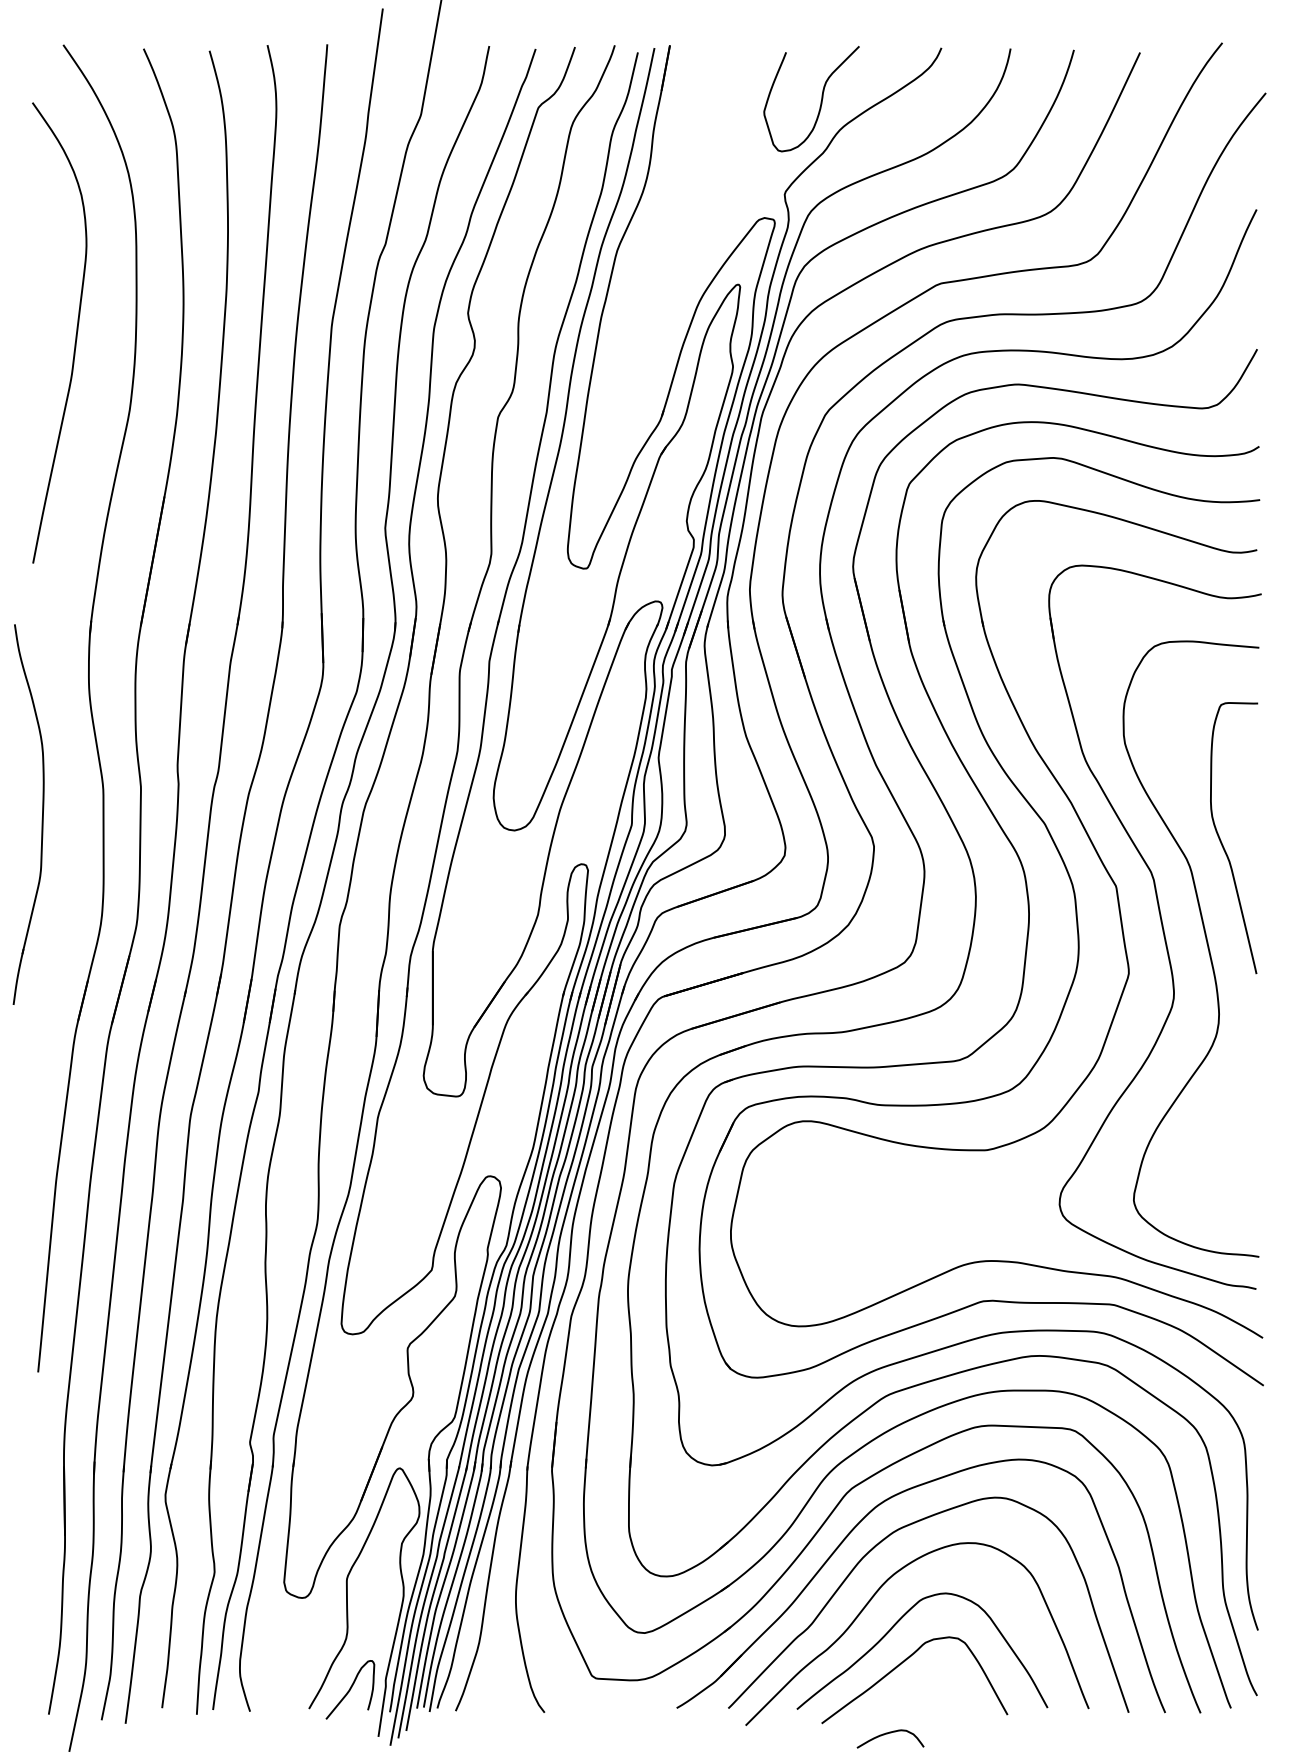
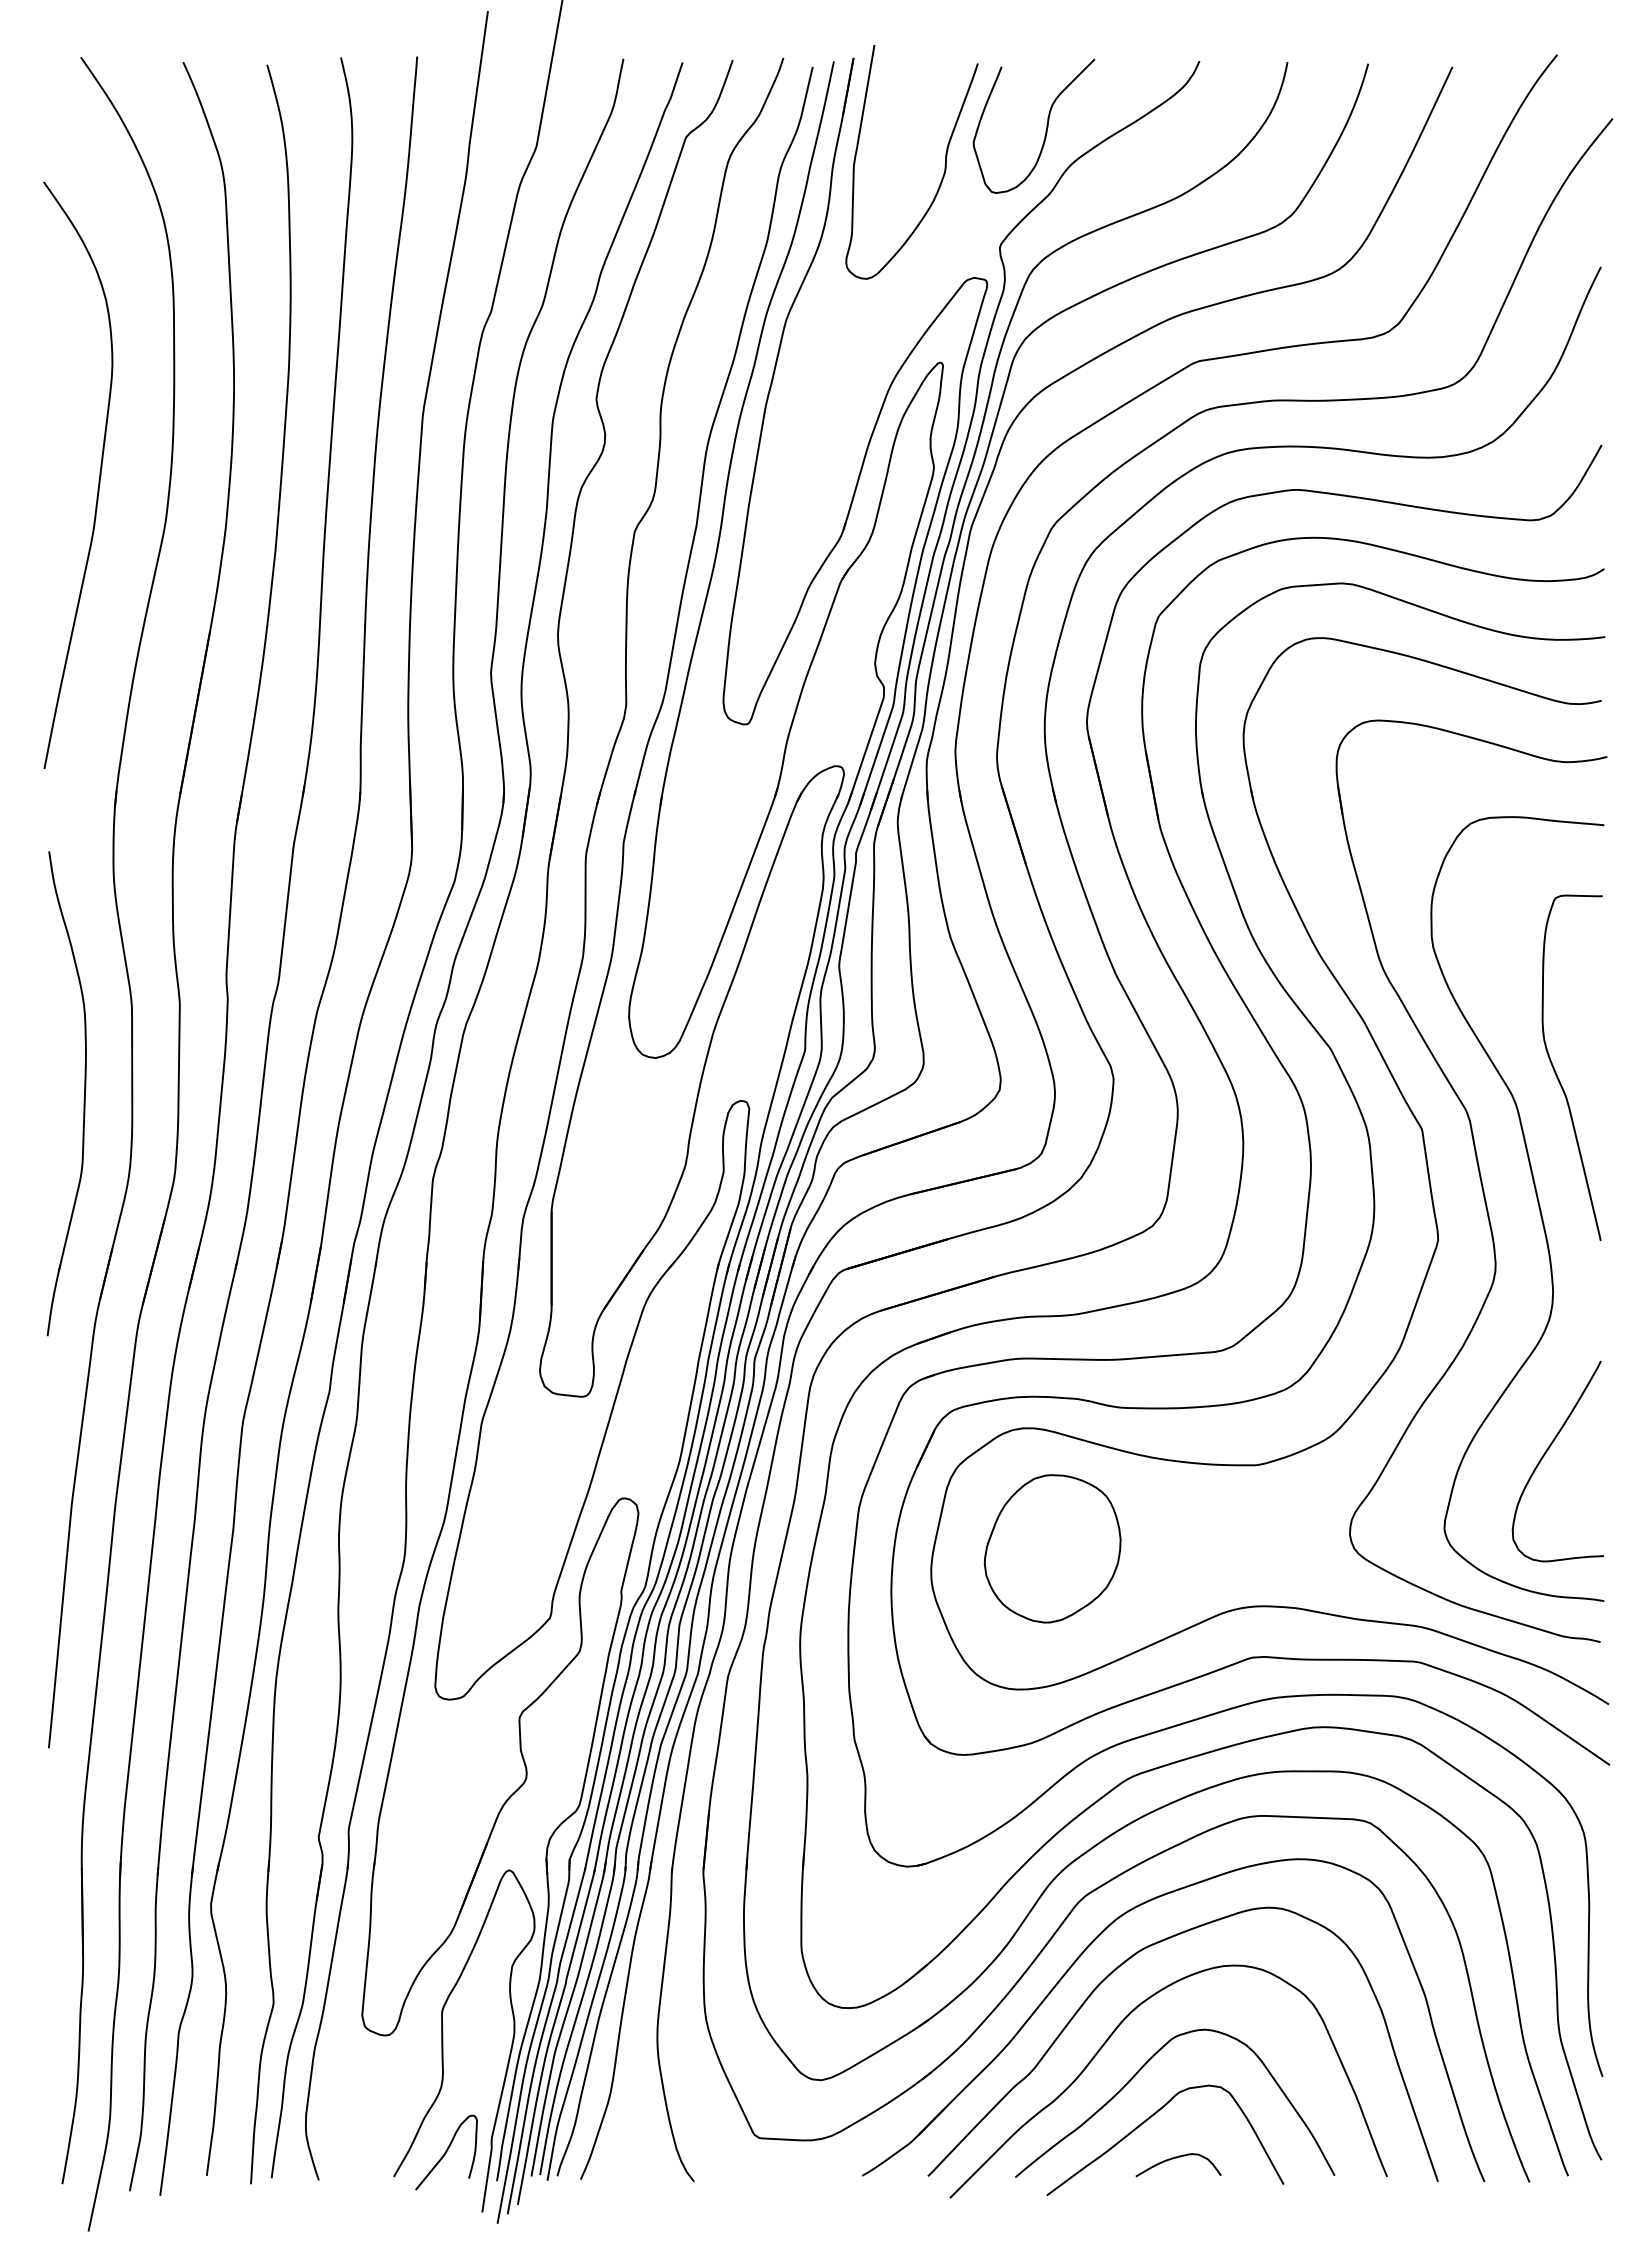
curve: (741, 129) -> (944, 165), added
curve: (75, 337) -> (98, 480), moved
part: (41, 818) -> (83, 1098), moved
curve: (1213, 1141) -> (1546, 1453), added
part: (826, 1215) -> (1052, 1548), added
curve: (888, 1733) -> (1176, 2158), moved

